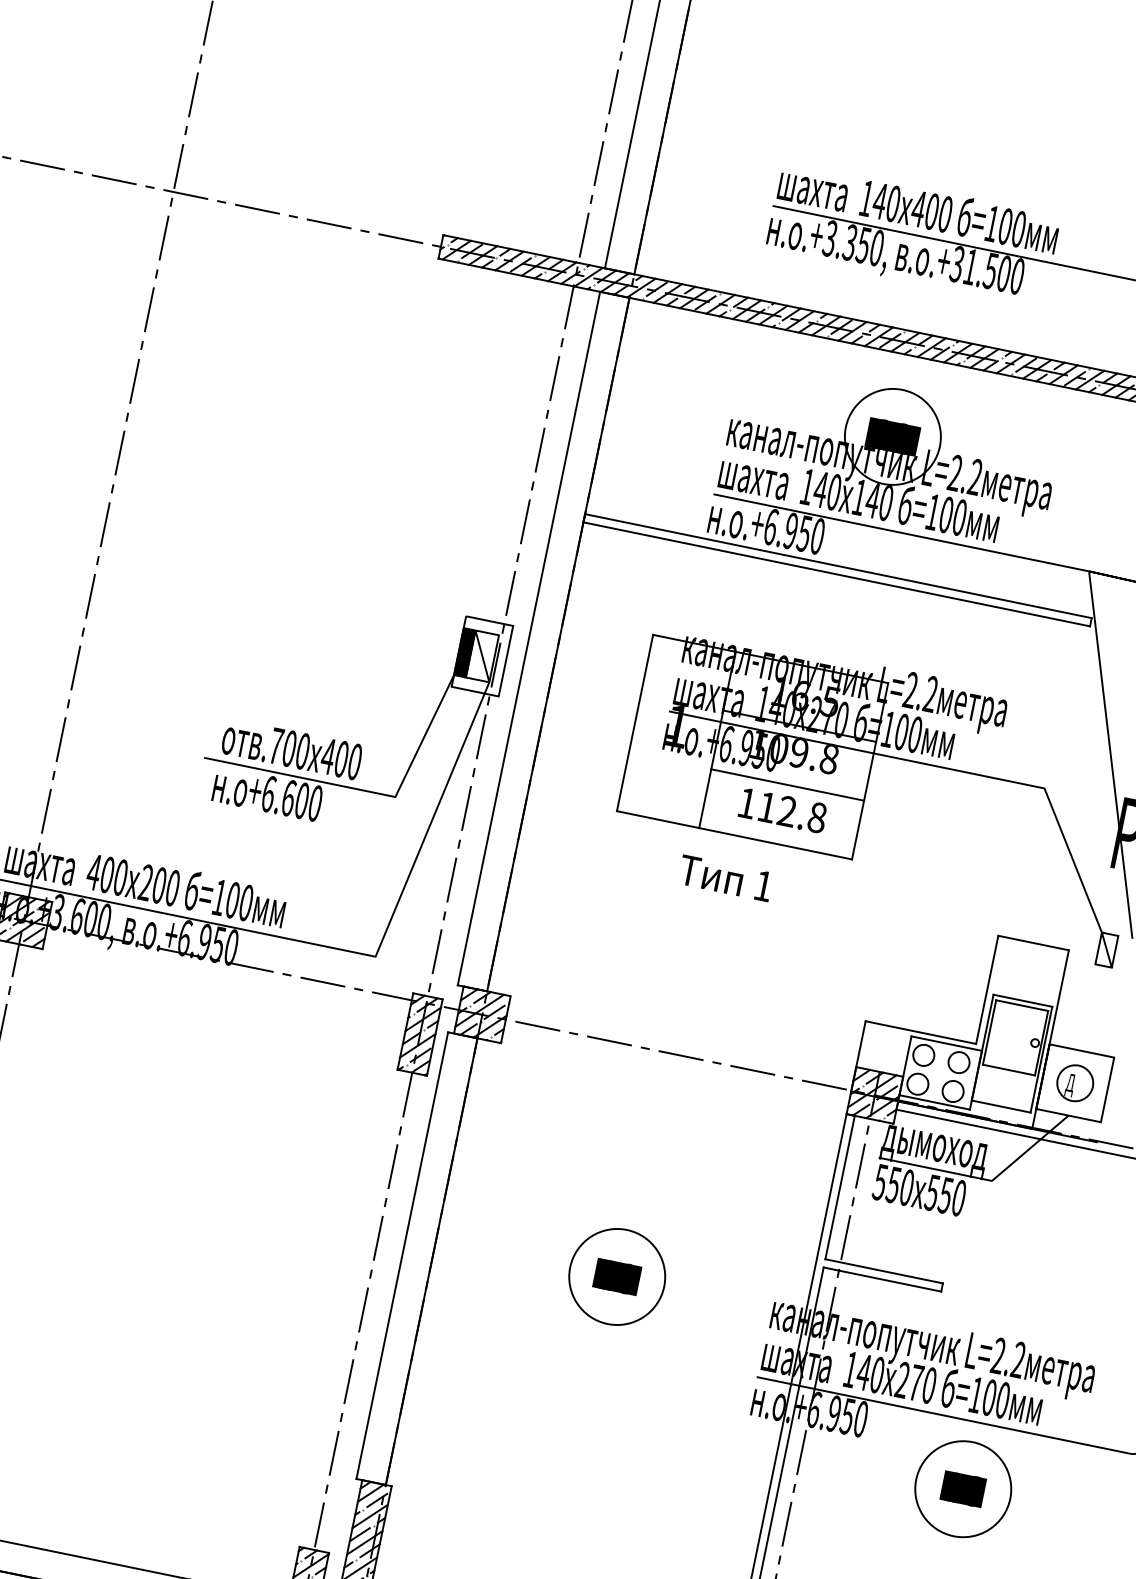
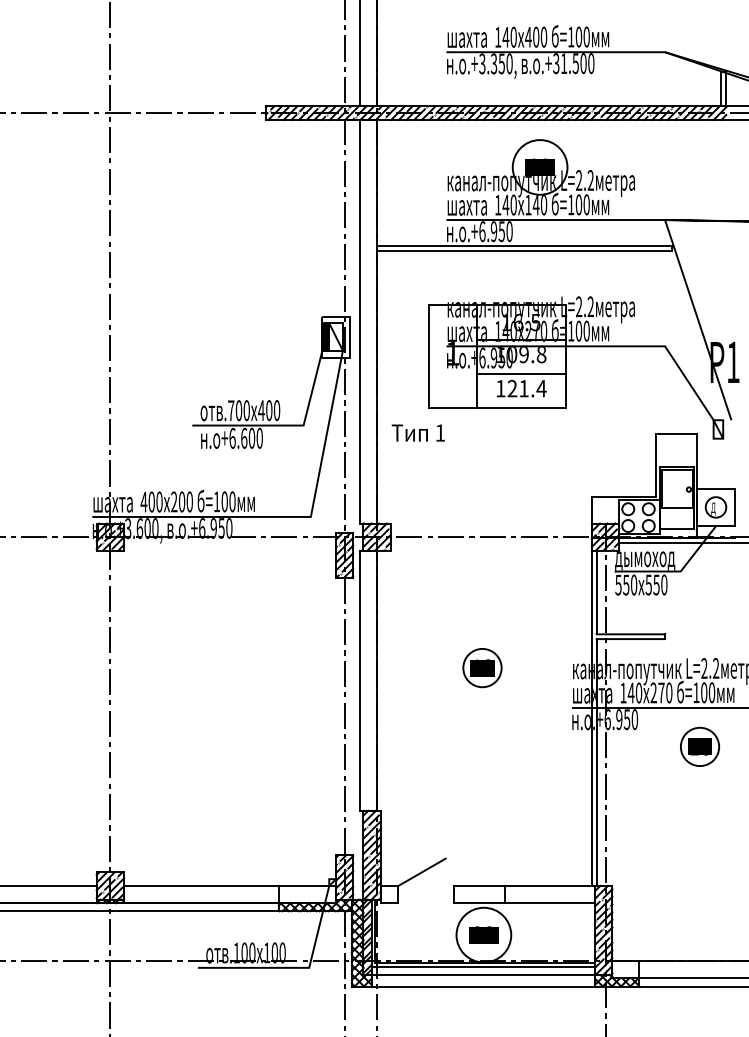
text: (791, 812) -> (526, 388), 112.8 -> 121.4
text: (724, 877) -> (417, 432), moved
circle: (617, 1275) -> (482, 667), size x0.7
circle: (962, 1488) -> (699, 746), size x0.7

